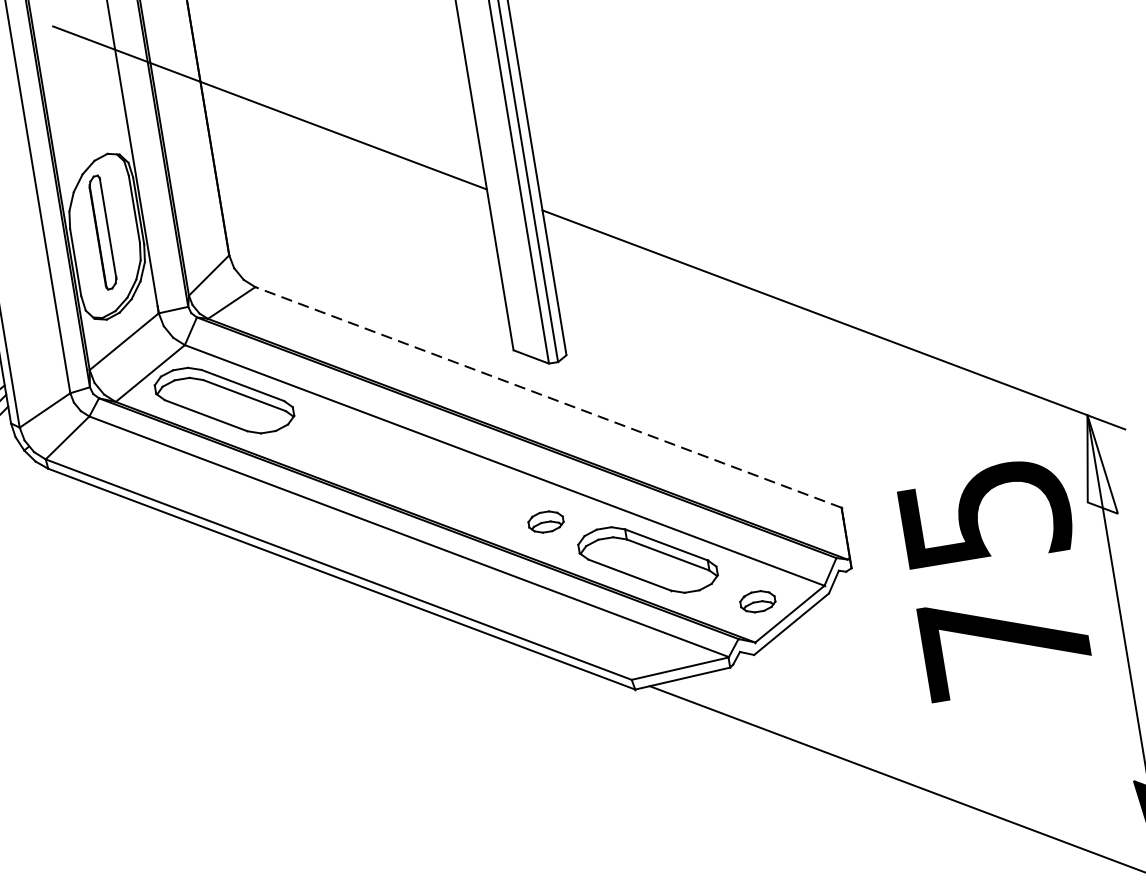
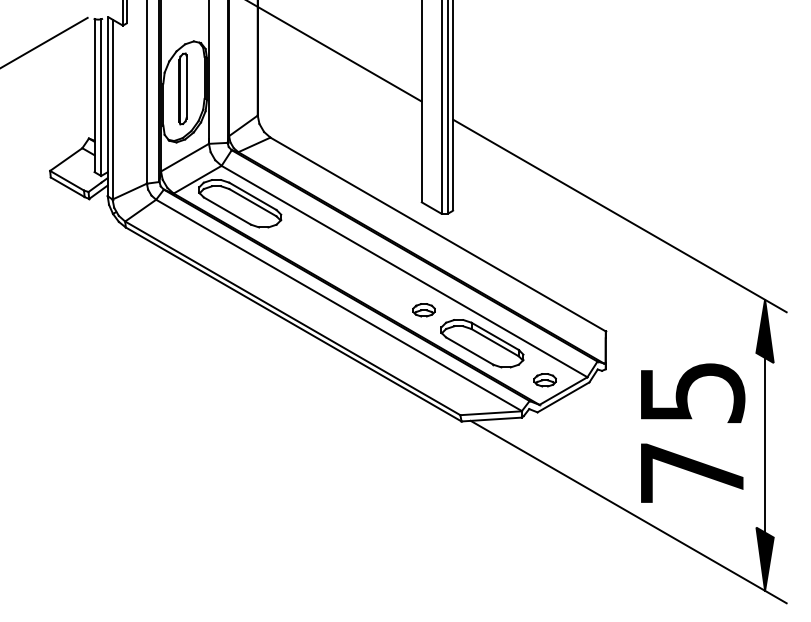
line: (549, 397) -> (438, 234), dashed -> solid
fill: (1094, 464) -> (764, 330), added
text: (996, 577) -> (693, 432), moved

